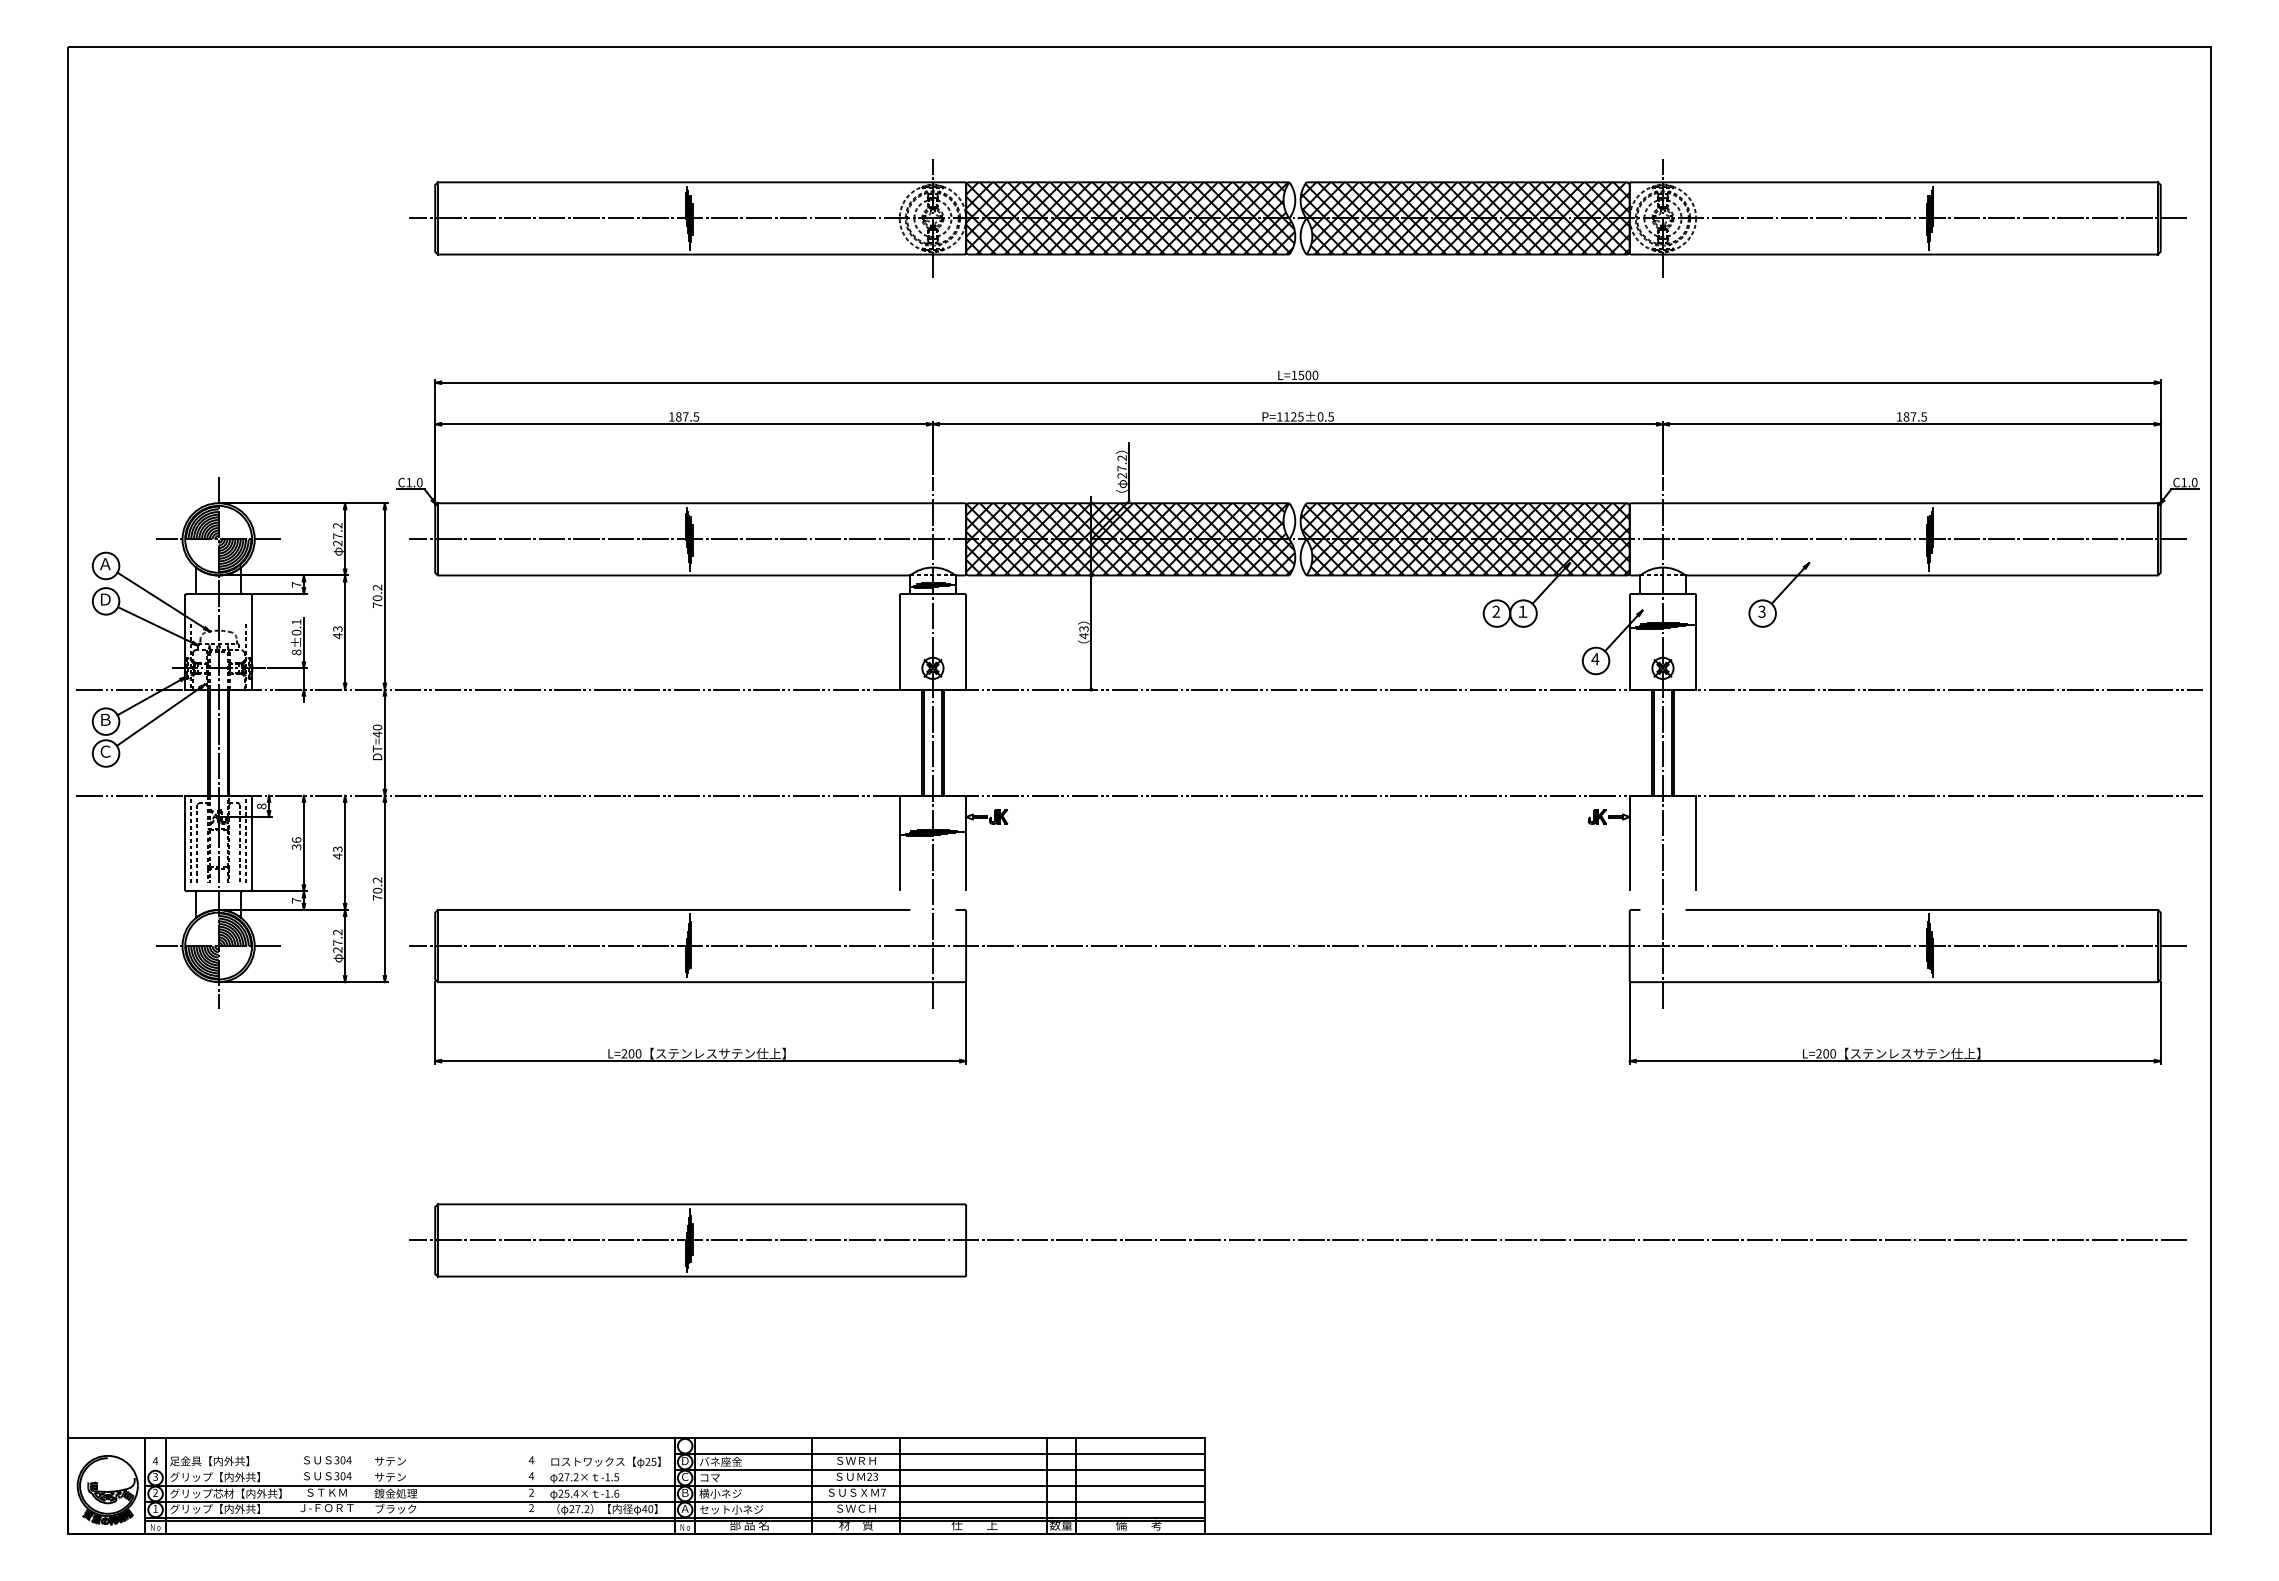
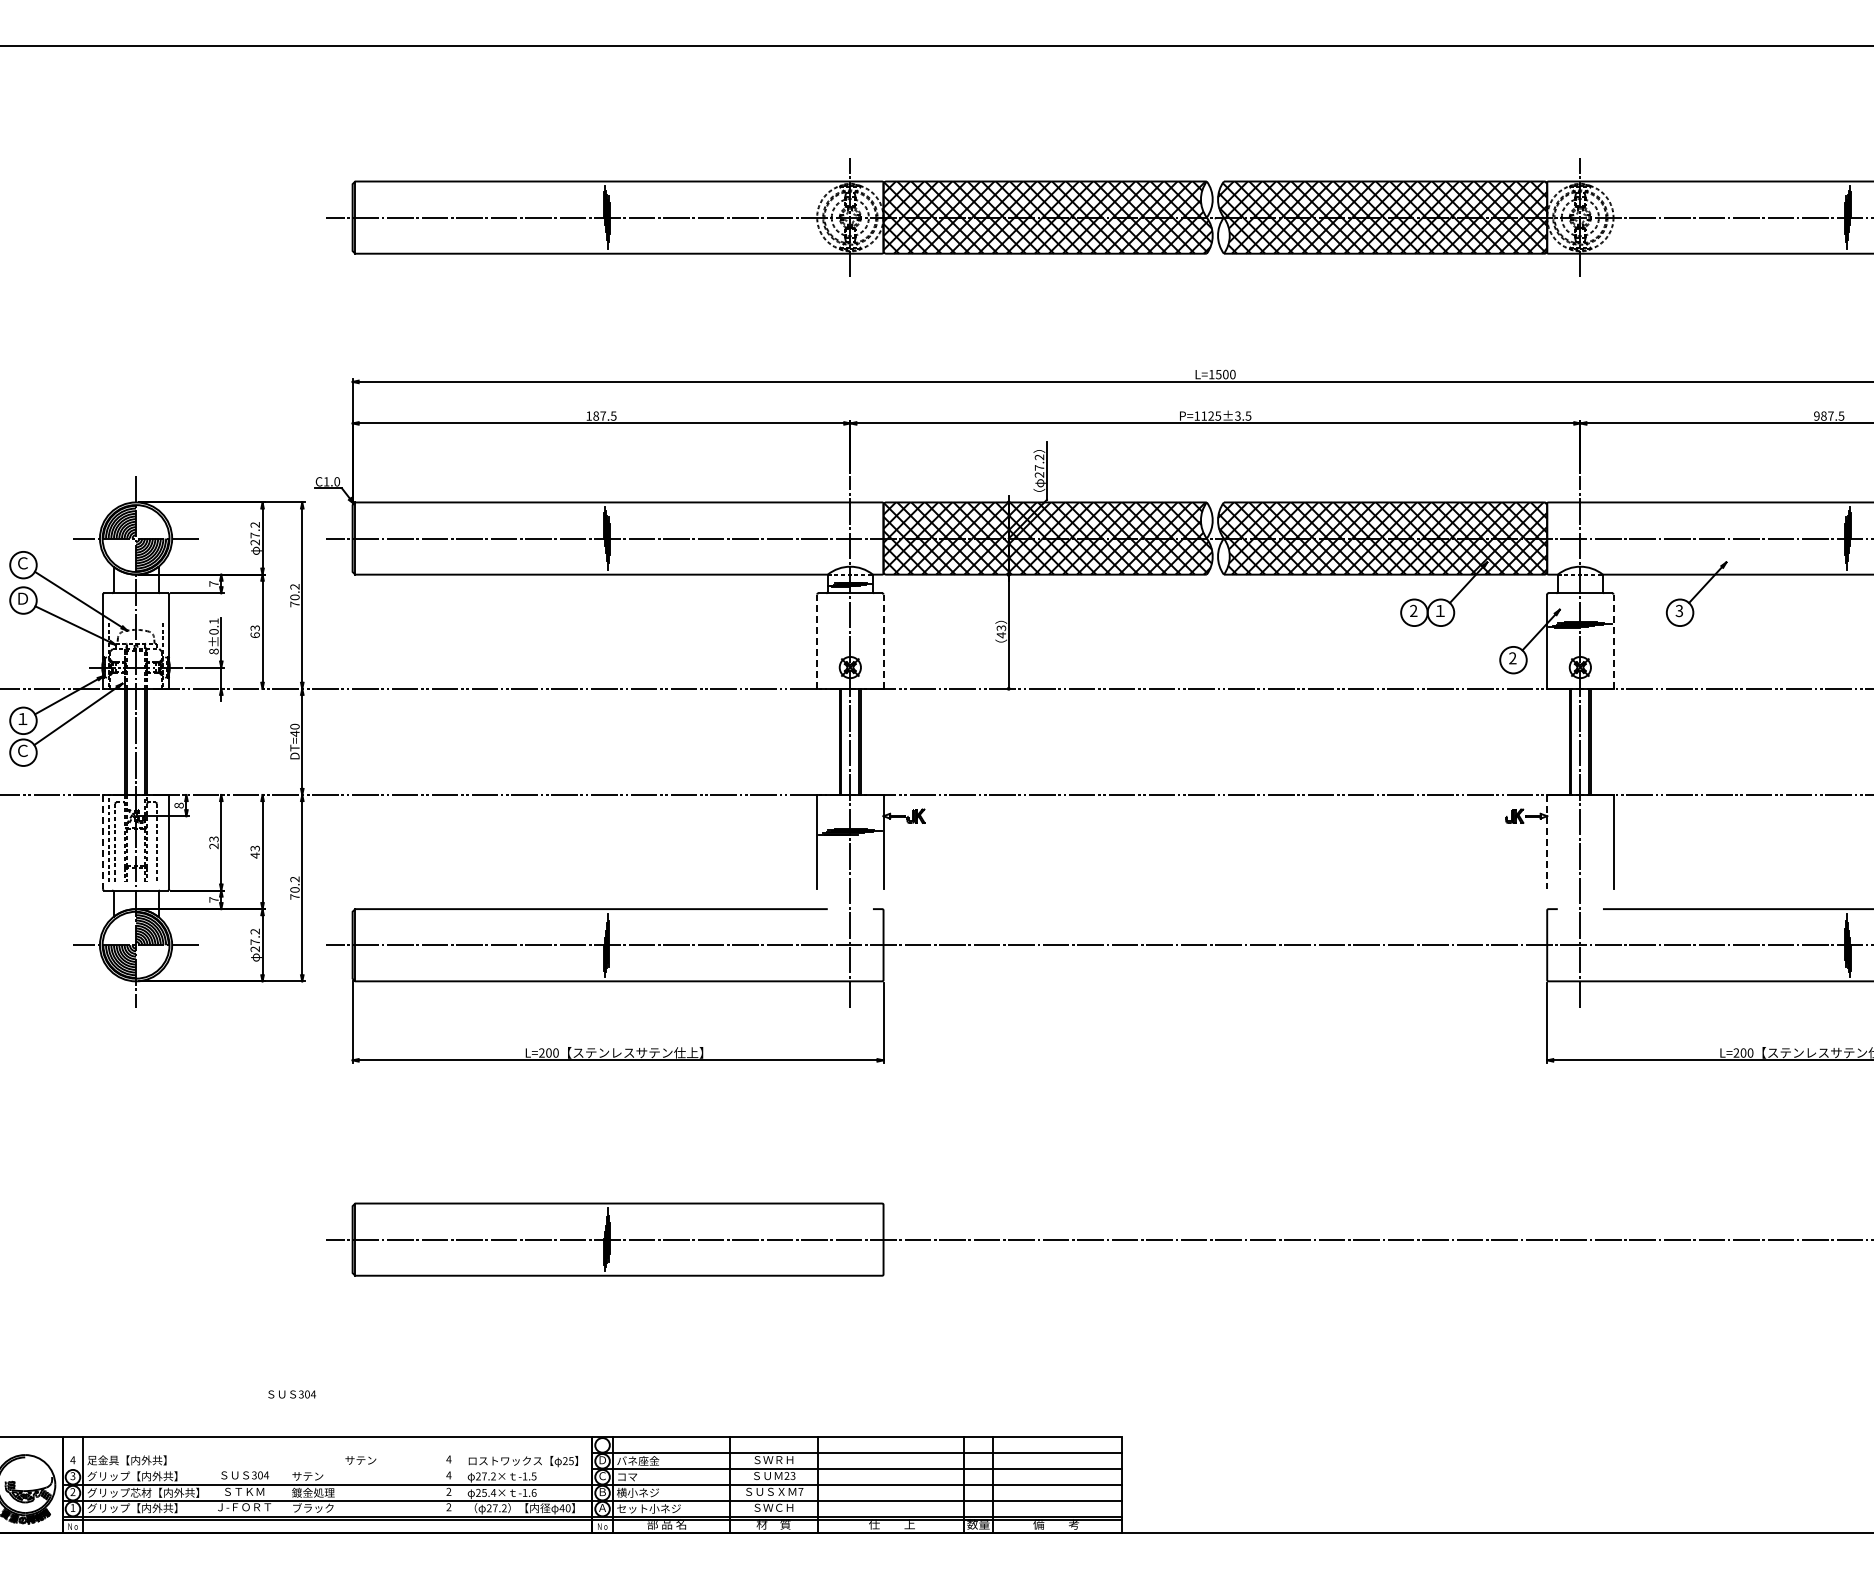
text: (1320, 416) -> (1237, 415), P=1125±0.5 -> P=1125±3.5
text: (1899, 416) -> (1816, 415), 187.5 -> 987.5
text: (105, 564) -> (22, 563), Ａ -> Ｃ
text: (337, 636) -> (254, 635), 43 -> 63
line: (899, 642) -> (816, 641), solid -> dashed
line: (966, 642) -> (883, 641), solid -> dashed
line: (1696, 642) -> (1613, 641), solid -> dashed
text: (1595, 659) -> (1512, 658), 4 -> 2
text: (105, 719) -> (22, 718), Ｂ -> １
line: (245, 838) -> (162, 837), removed
line: (185, 843) -> (102, 842), solid -> dashed
text: (296, 843) -> (213, 842), 36 -> 23
line: (1629, 843) -> (1546, 842), solid -> dashed
text: (327, 1460) -> (291, 1394), moved
text: (390, 1461) -> (360, 1460), moved

